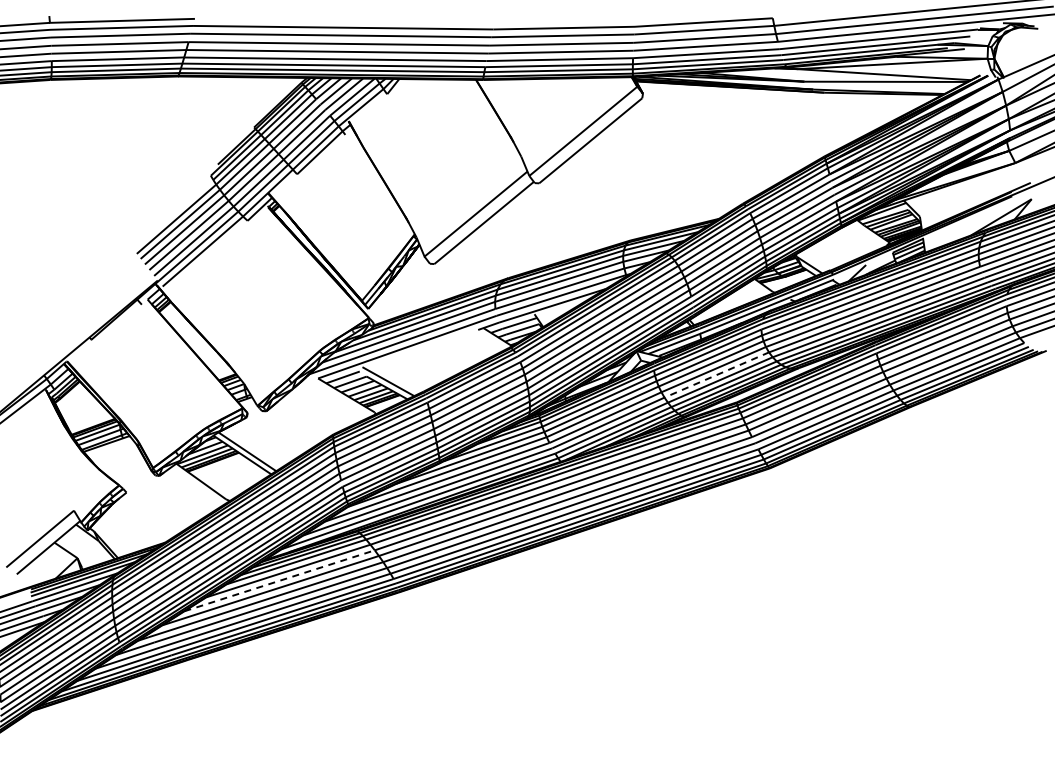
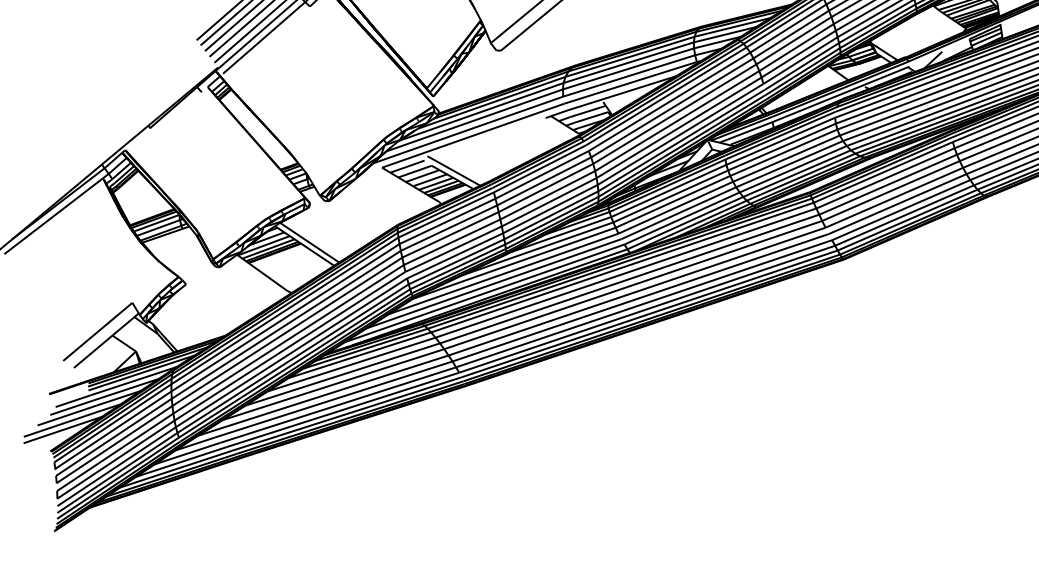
line: (713, 376) -> (786, 165), dashed -> solid
line: (279, 580) -> (342, 374), dashed -> solid

